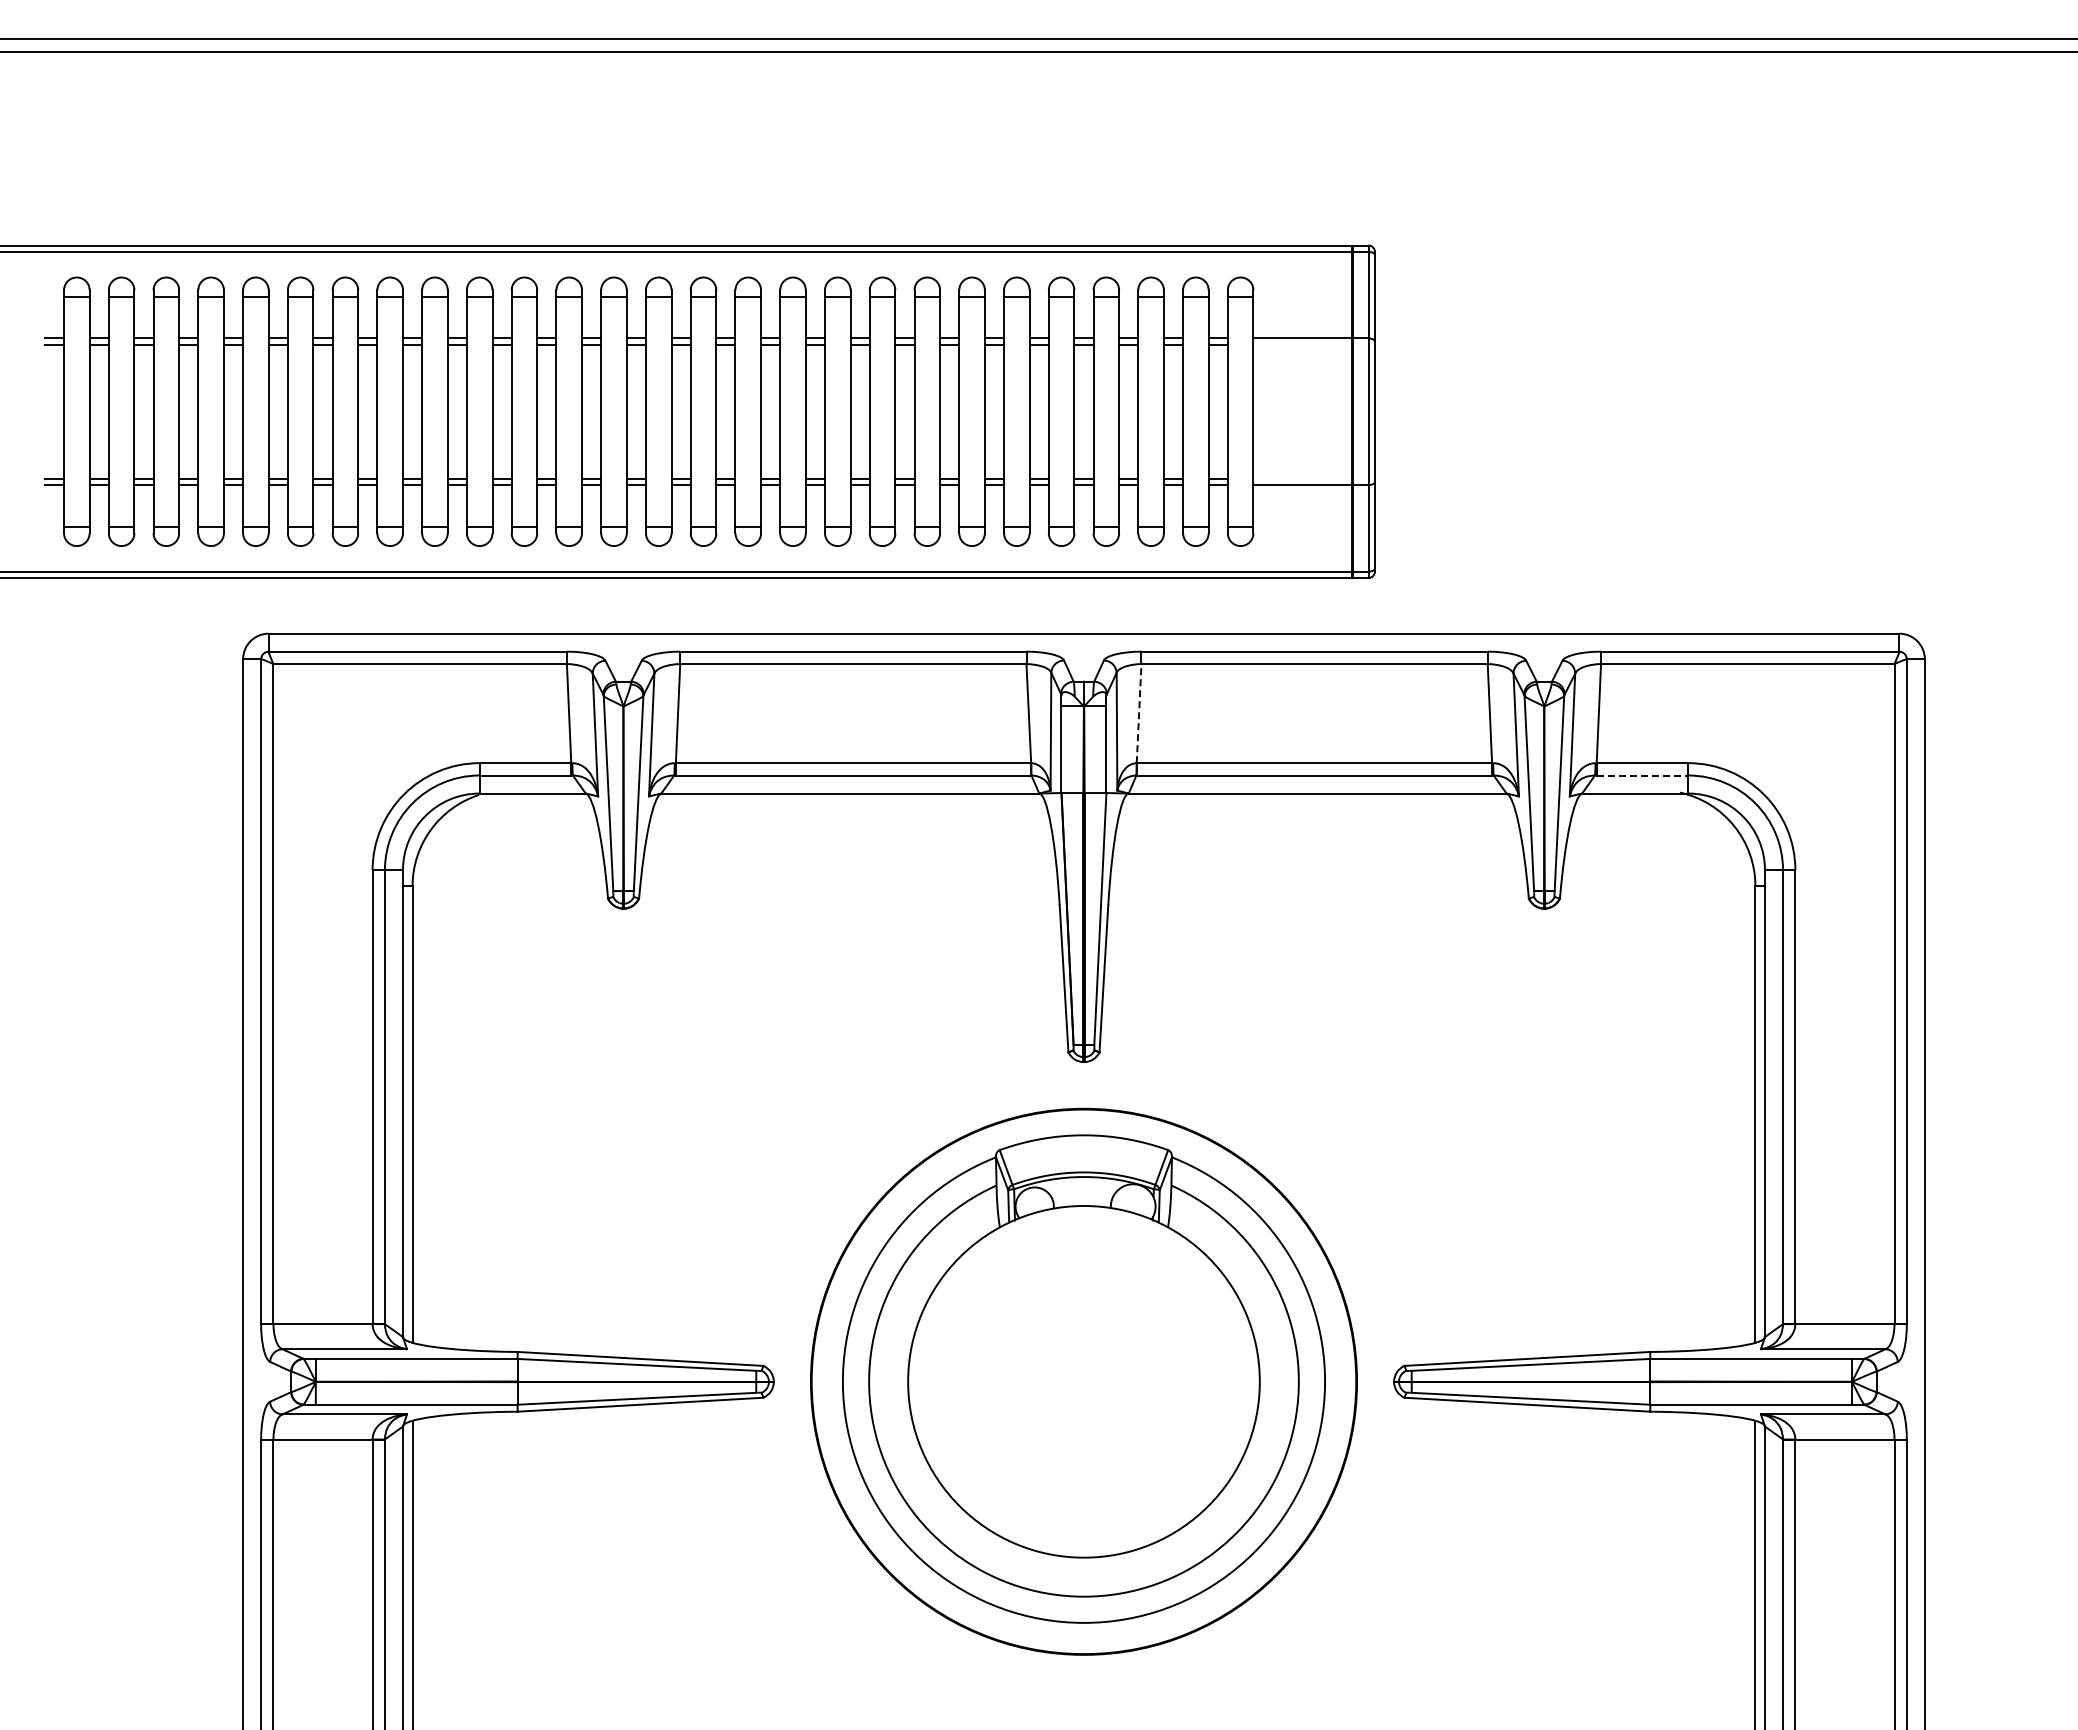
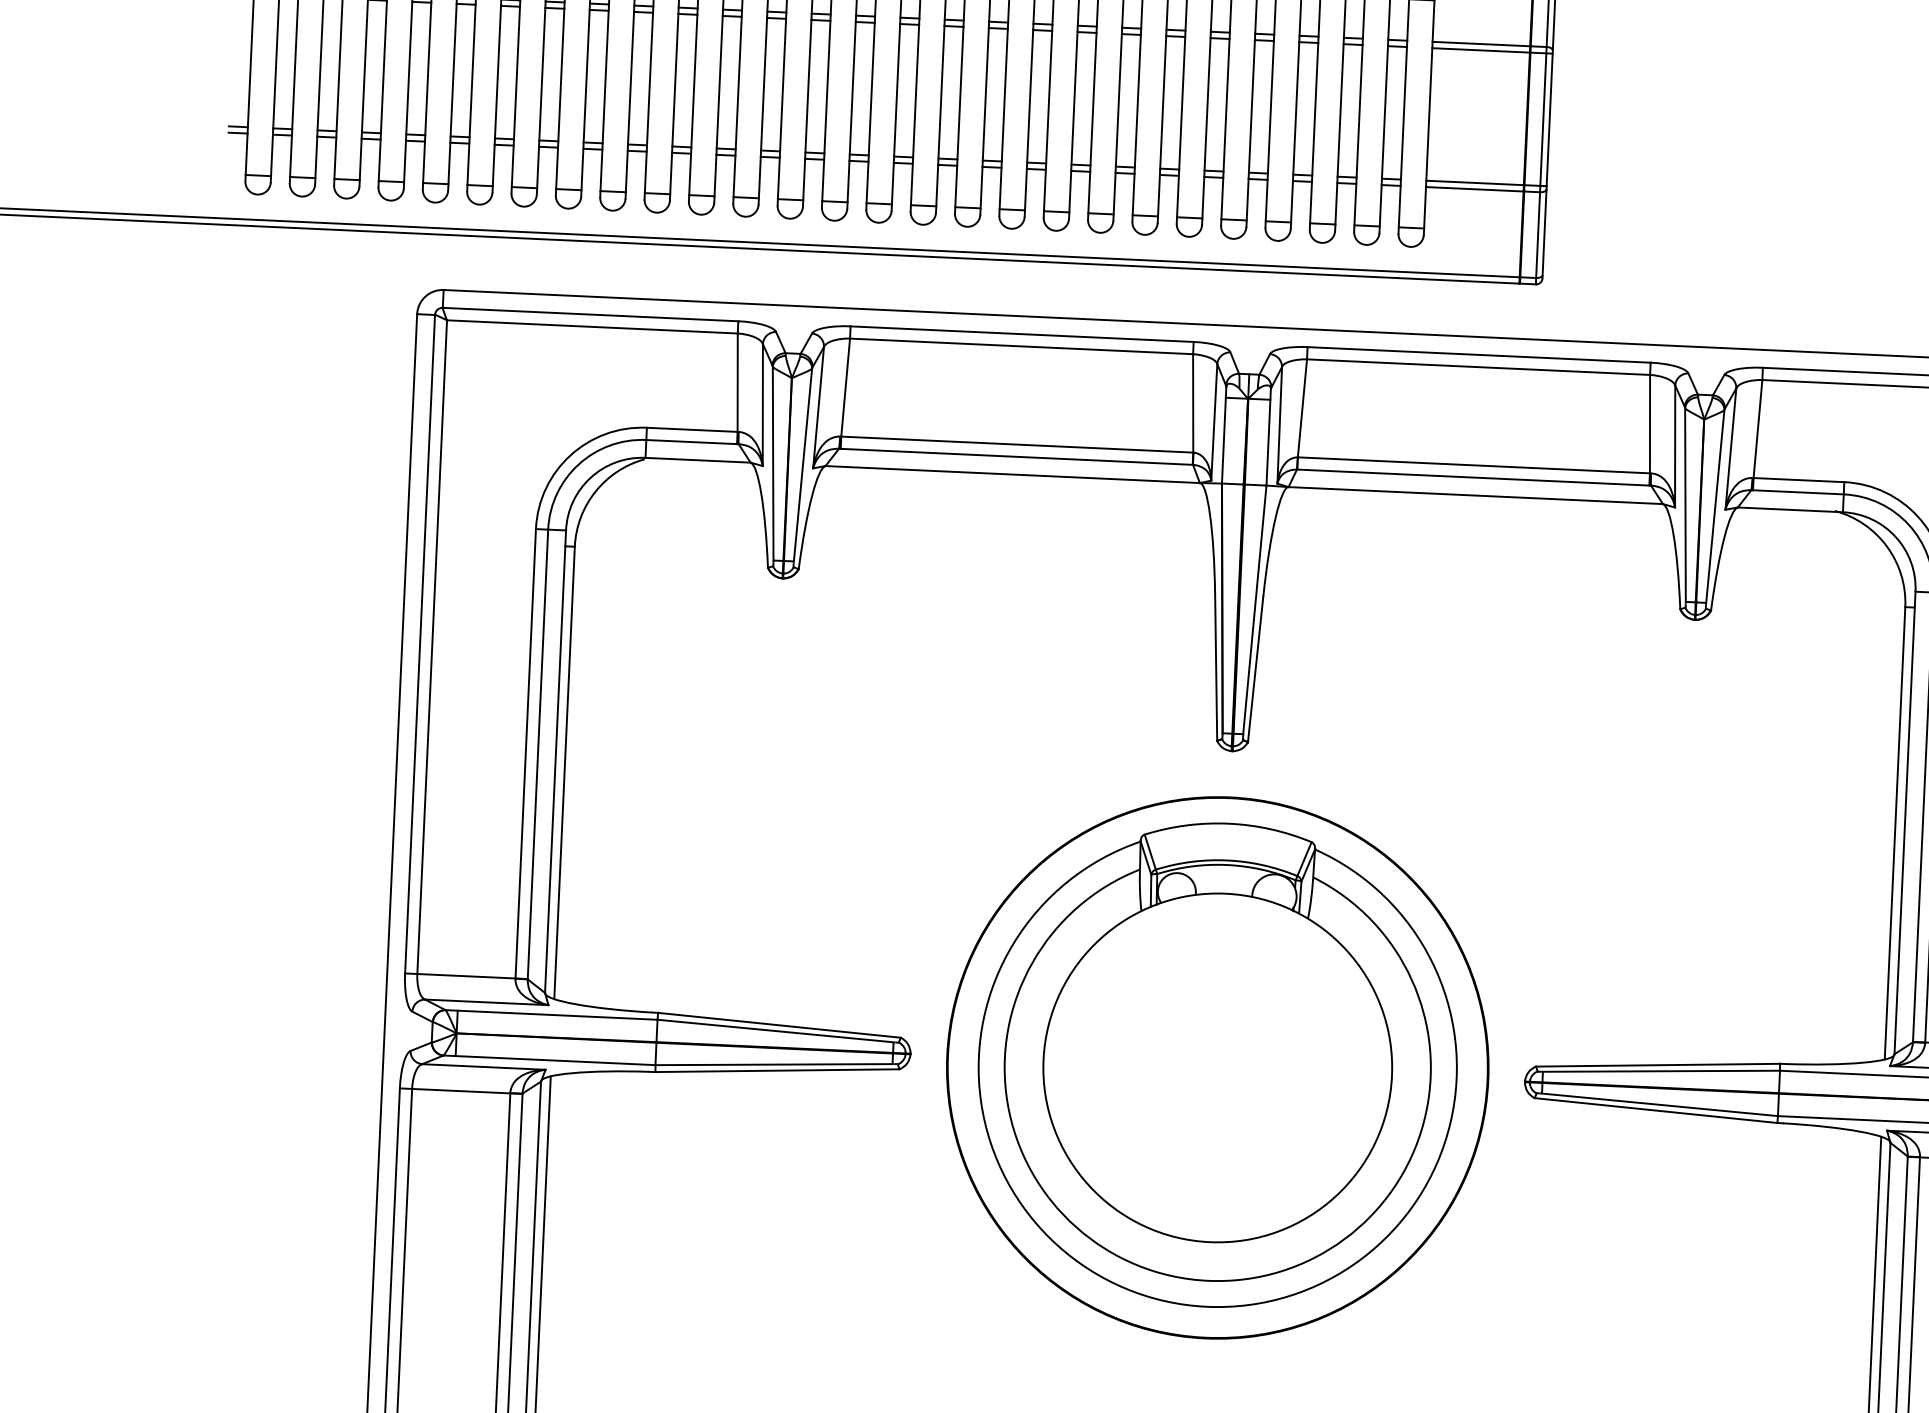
line: (1313, 344) -> (1491, 50), added
line: (1313, 478) -> (1485, 183), added
line: (1139, 713) -> (1302, 408), dashed -> solid
line: (1642, 775) -> (1798, 492), dashed -> solid

